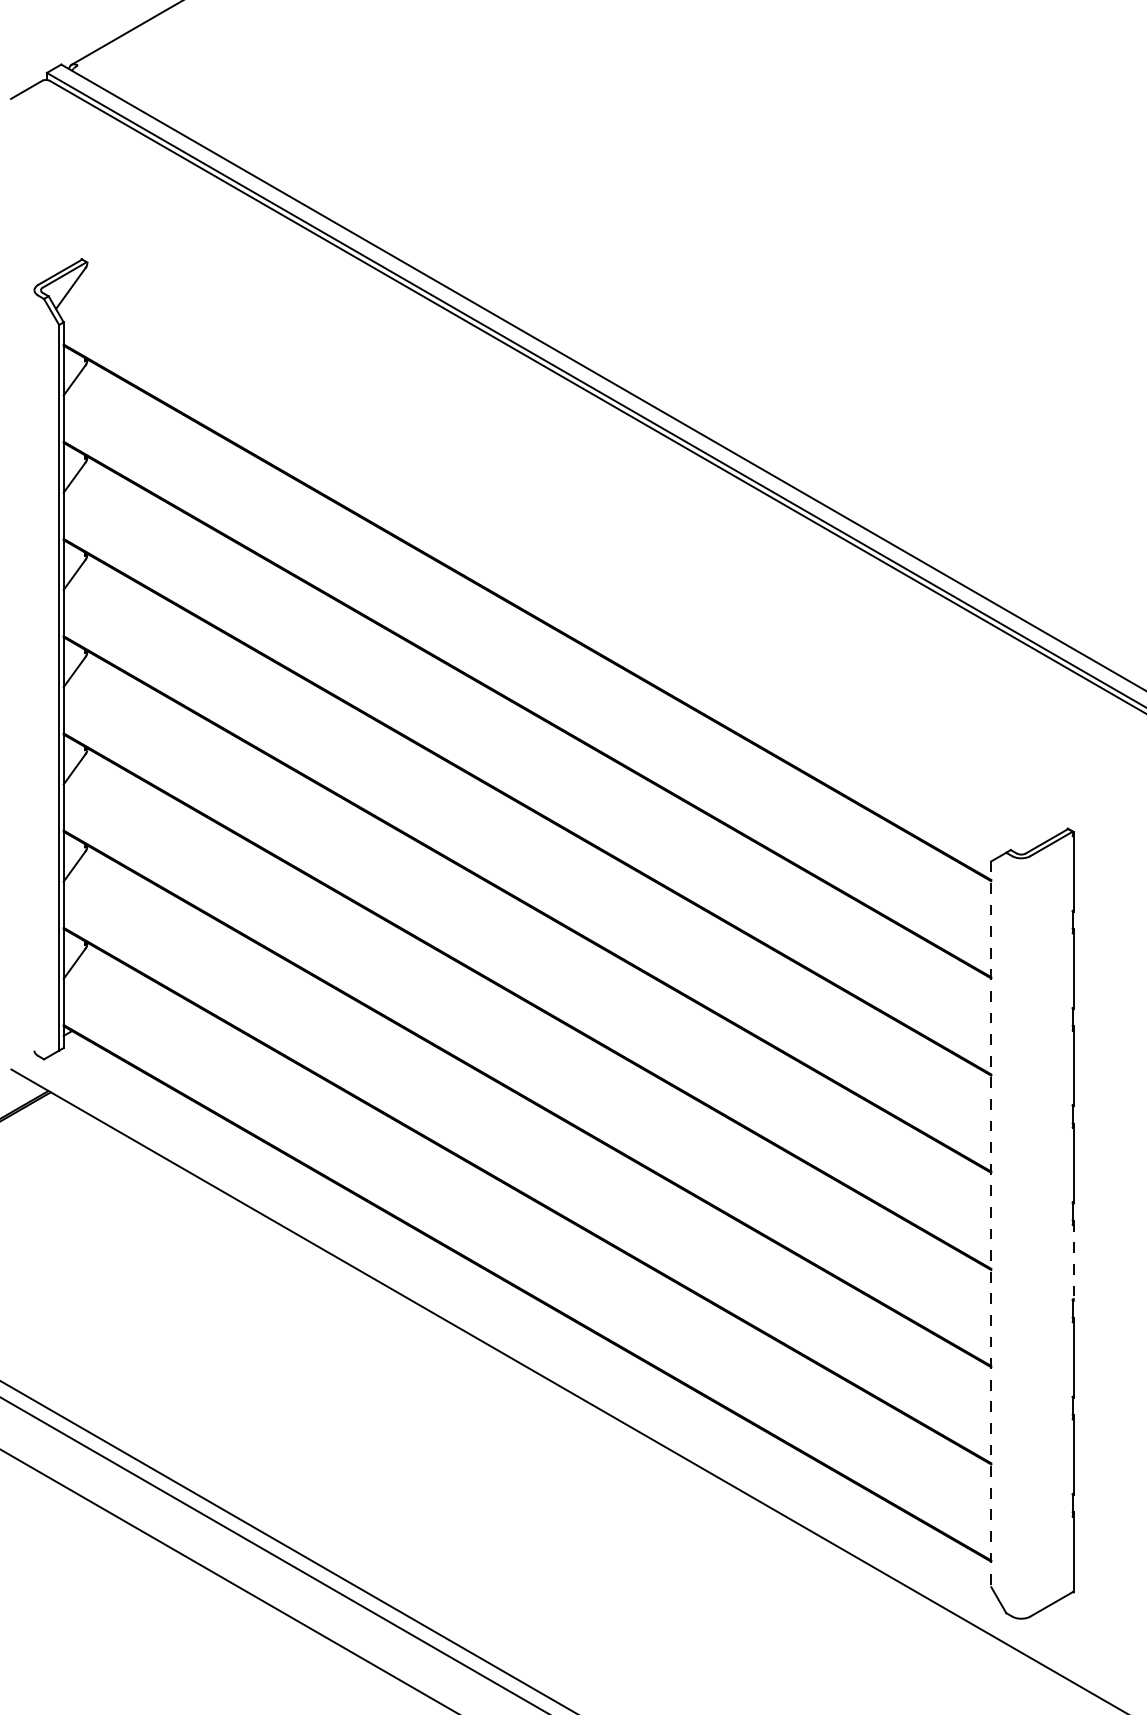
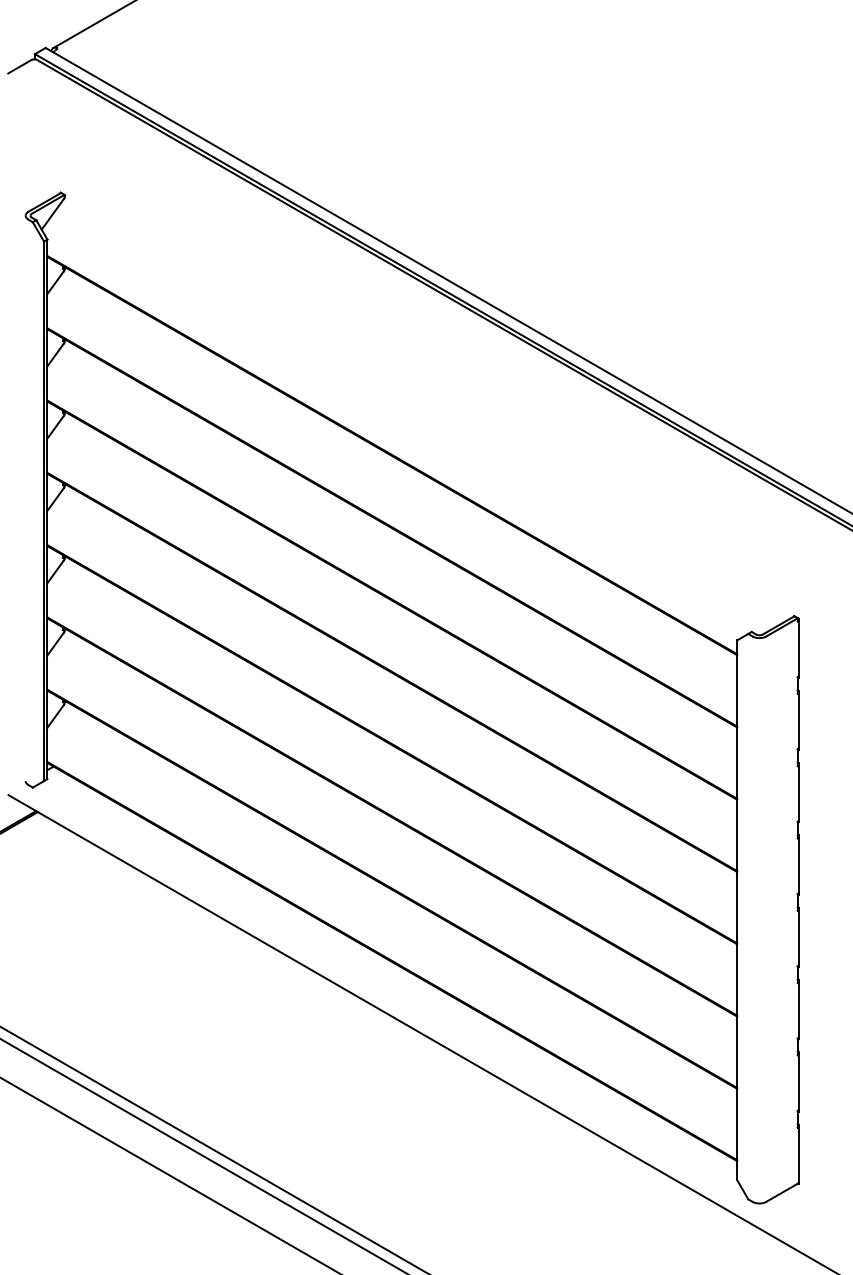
line: (991, 1224) -> (737, 910), dashed -> solid
line: (1073, 1260) -> (798, 937), dashed -> solid

